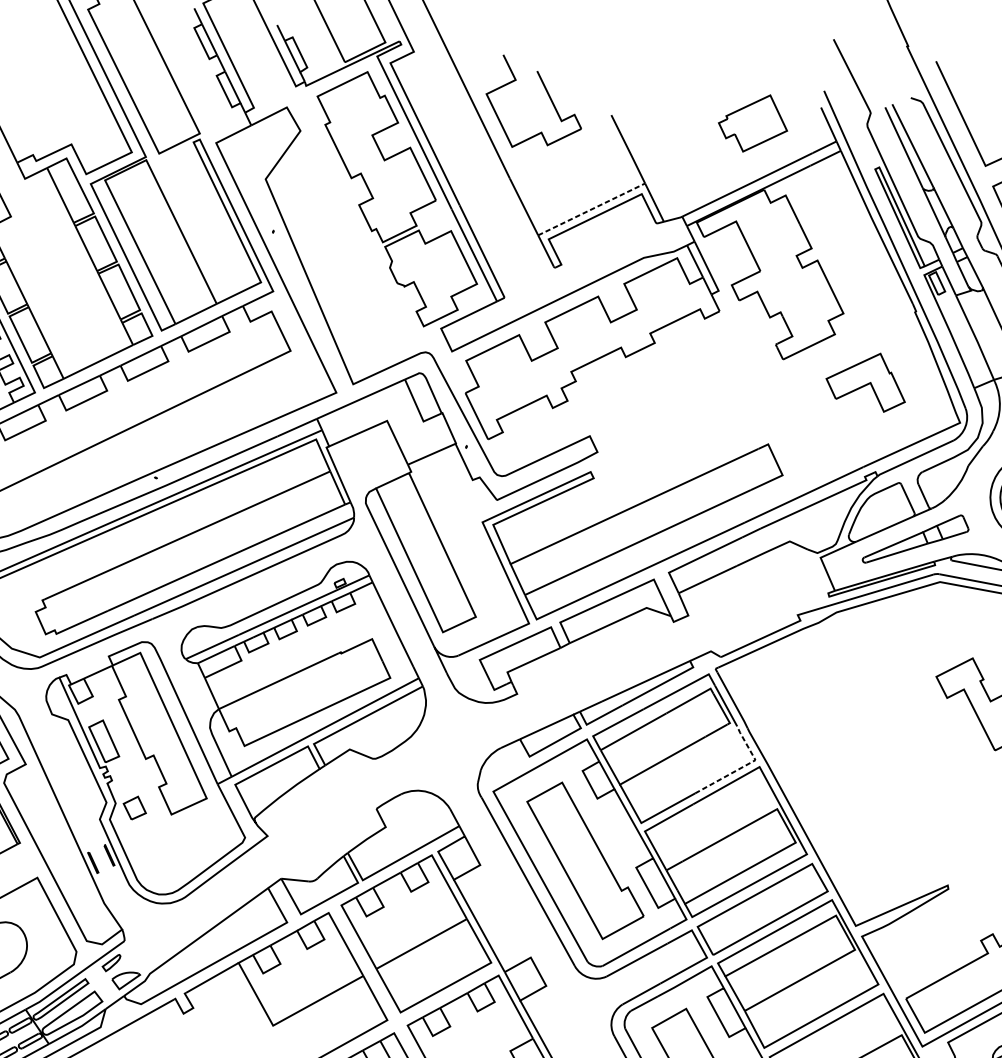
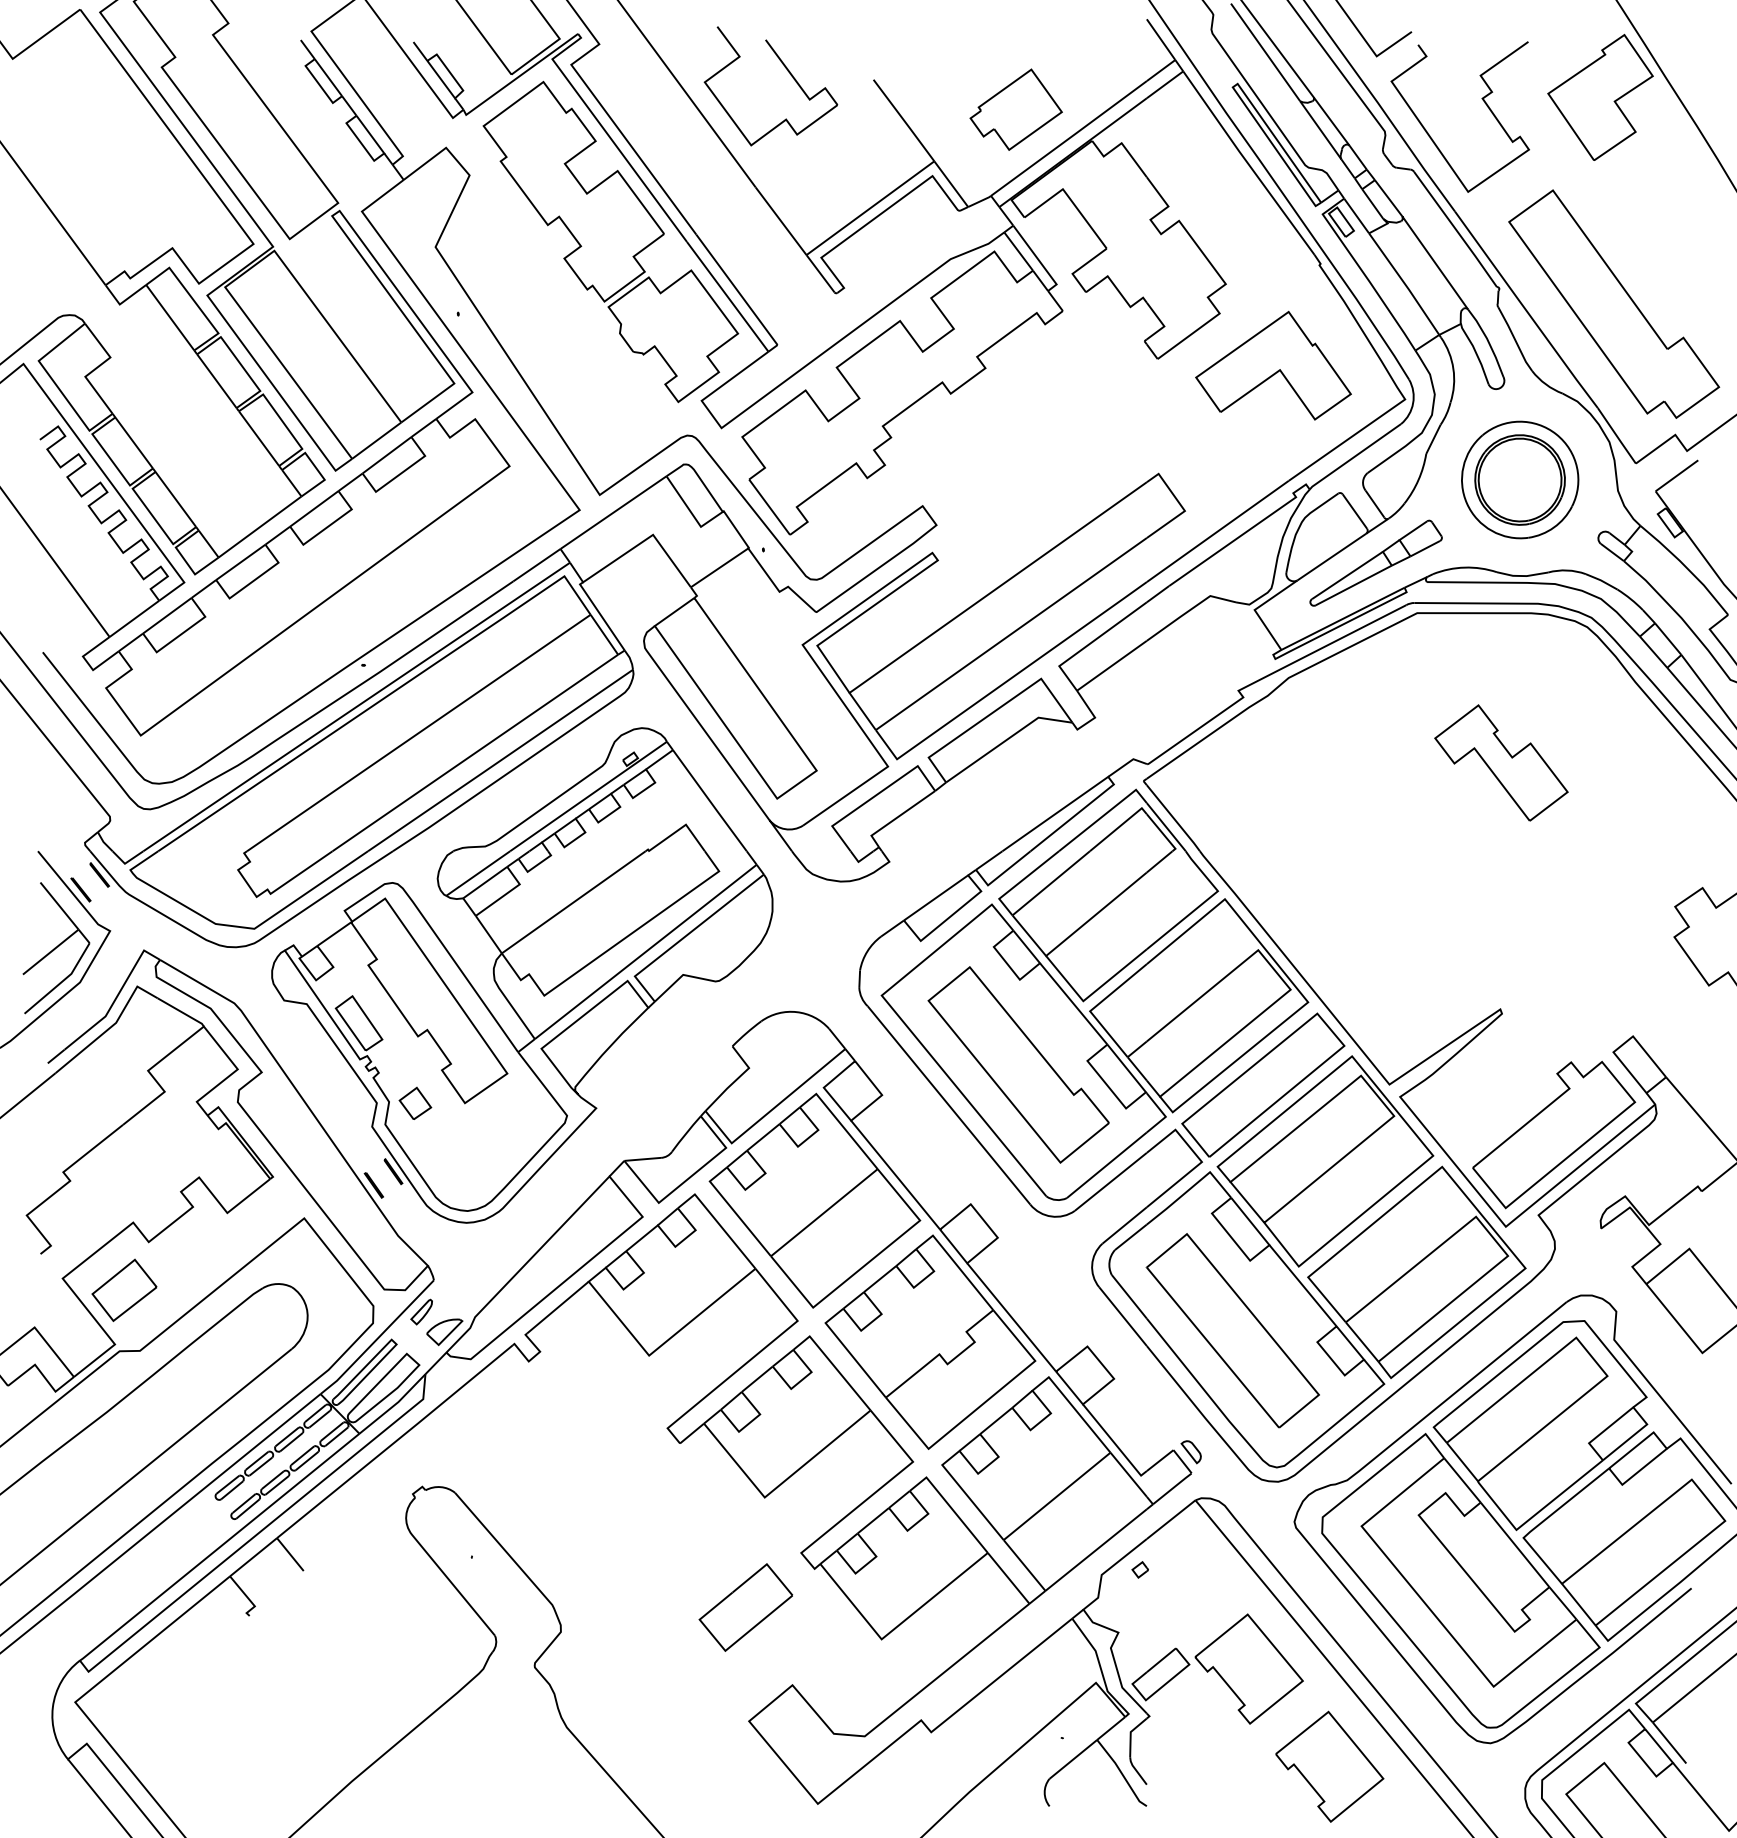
part: (753, 122) -> (1015, 109), moved
line: (591, 208) -> (870, 207), dashed -> solid
part: (867, 379) -> (1273, 365), size x1.43
line: (743, 767) -> (1203, 903), dashed -> solid

